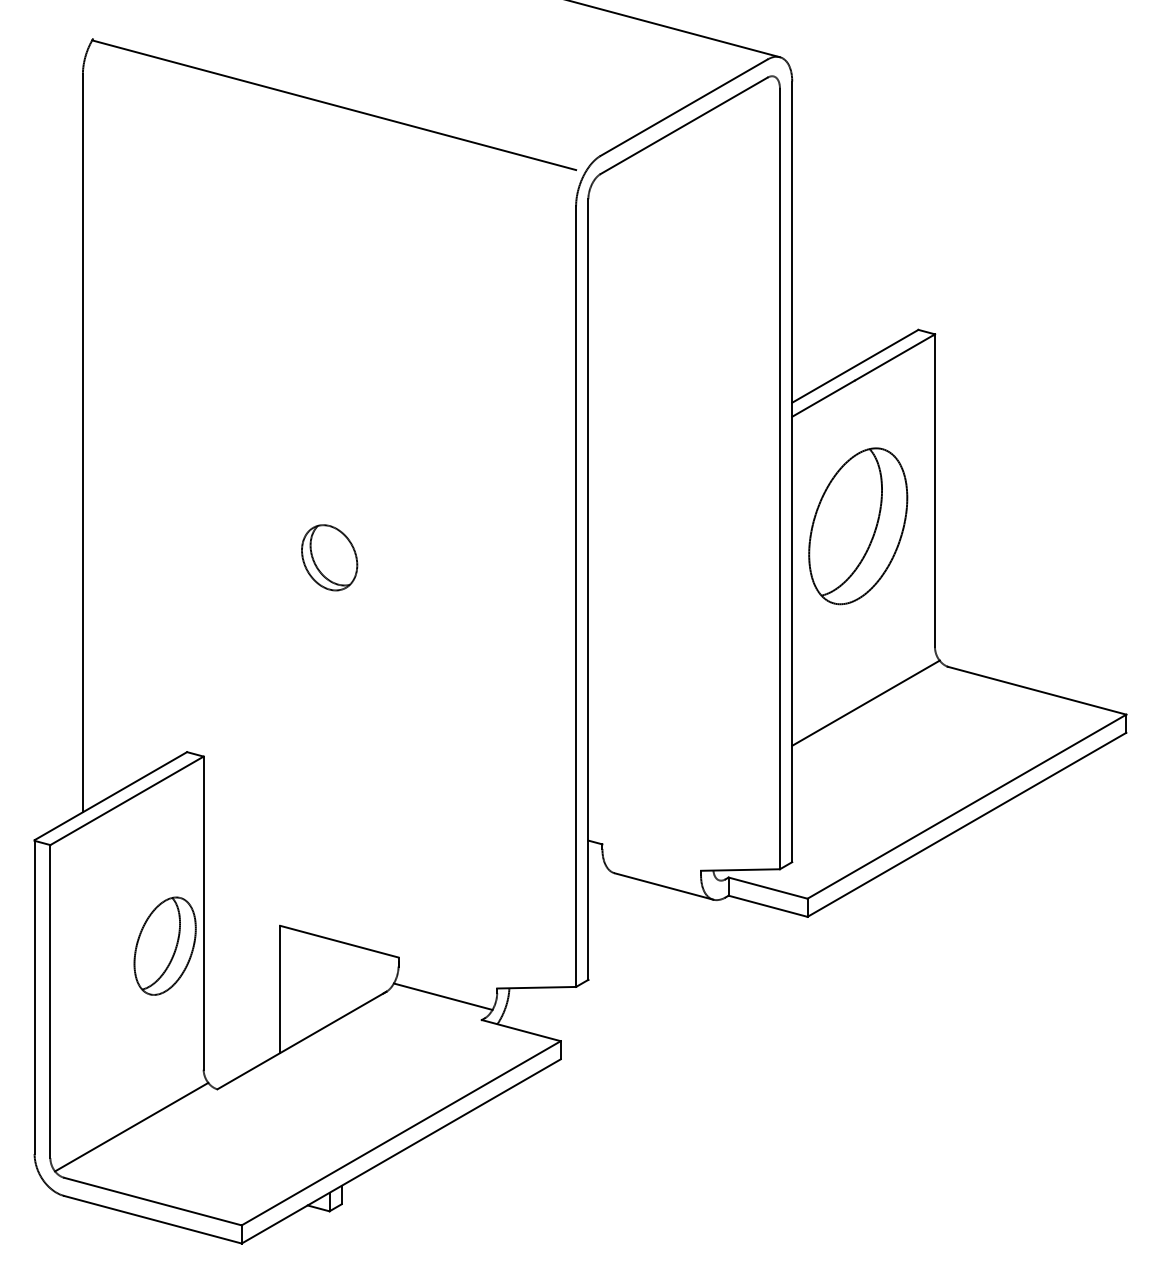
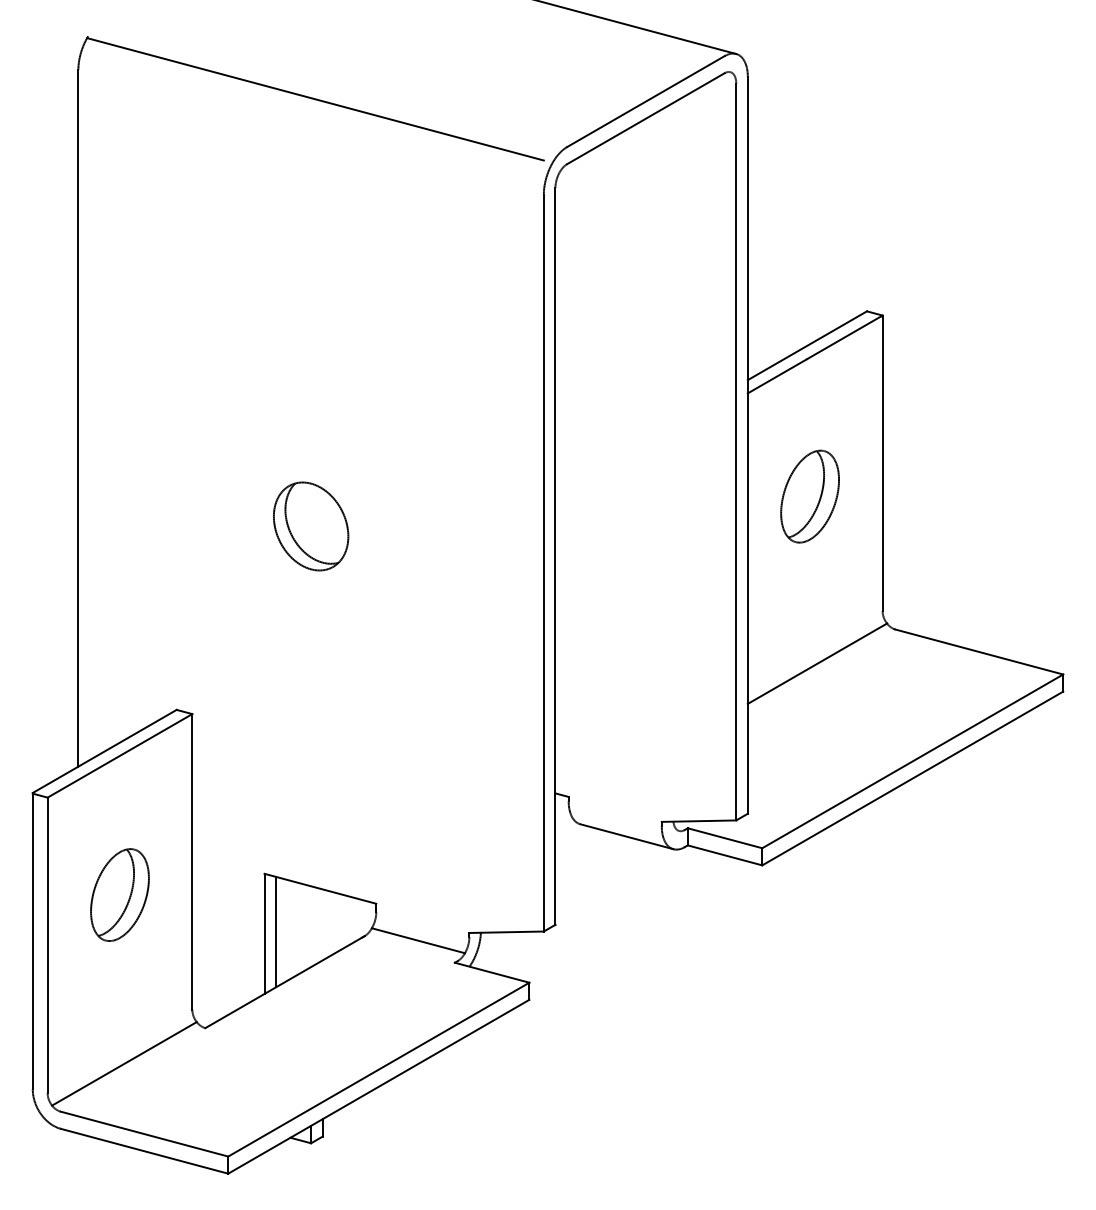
part: (857, 526) -> (809, 496), size x0.62
part: (329, 557) -> (311, 526), size x1.43
part: (164, 945) -> (119, 894), moved
line: (292, 986) -> (276, 931), added

